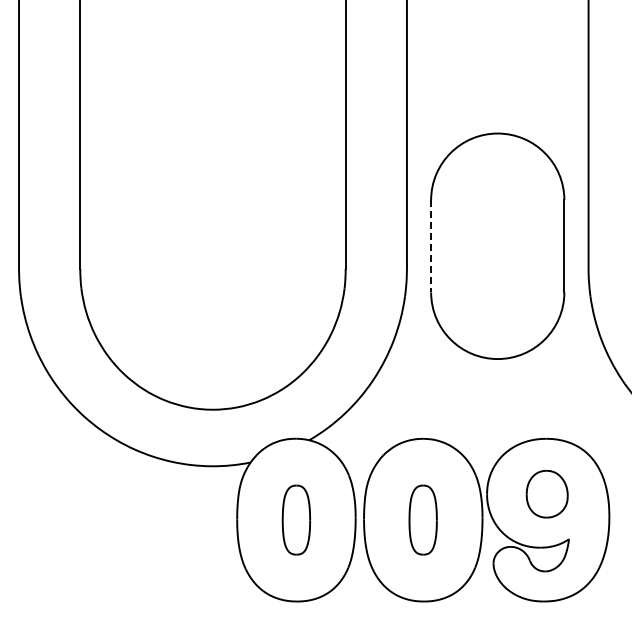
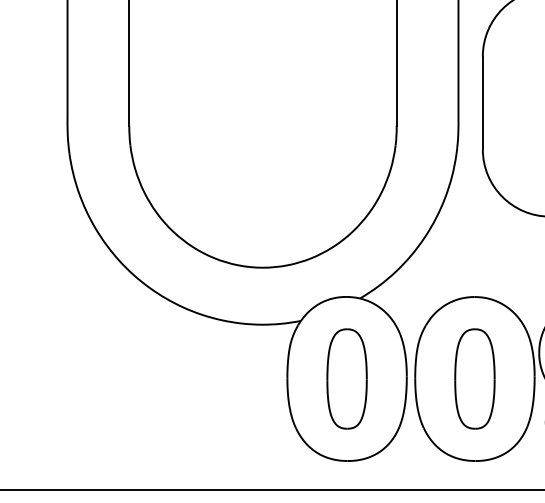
line: (431, 246) -> (483, 103), dashed -> solid
part: (296, 519) -> (347, 378), size x1.43
part: (422, 519) -> (474, 378), size x1.43

